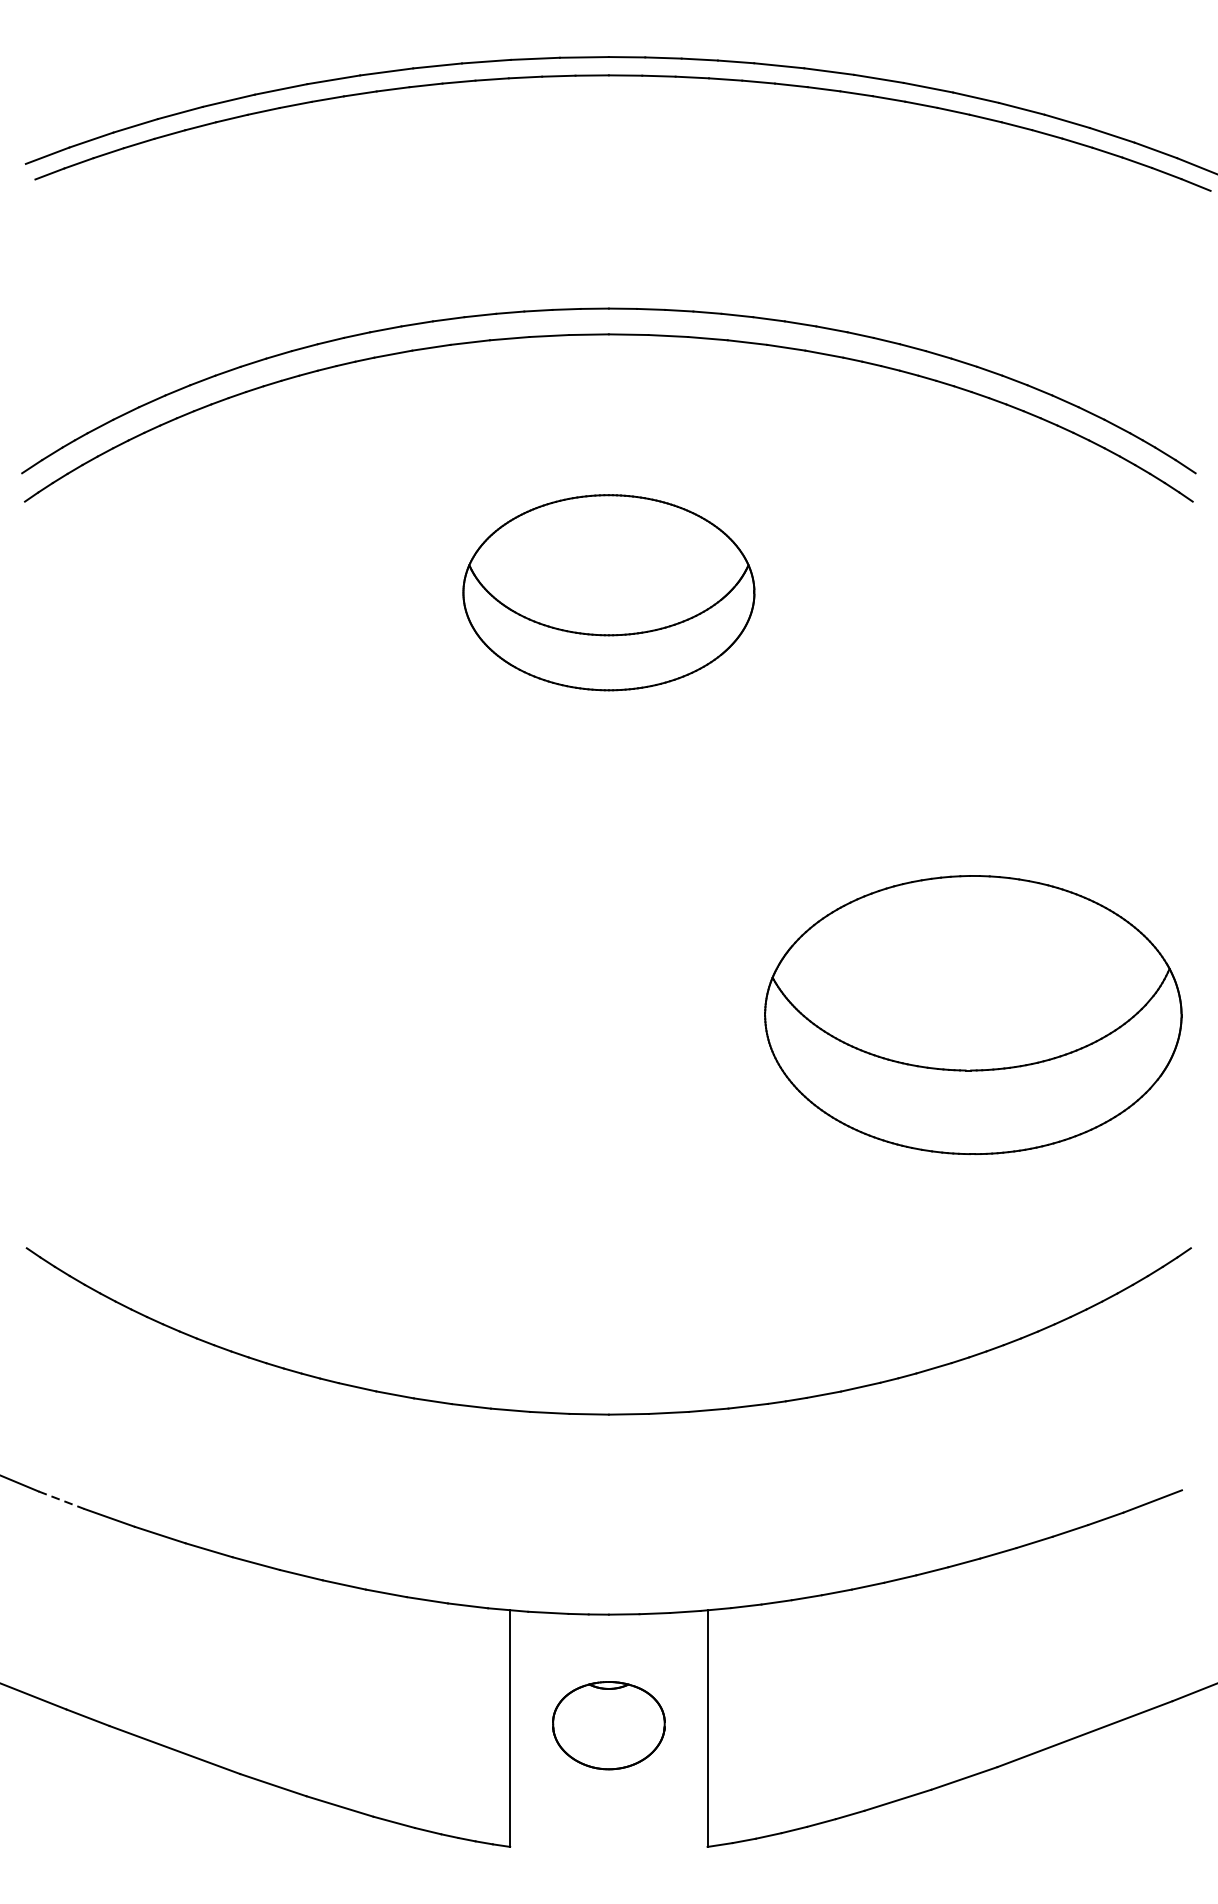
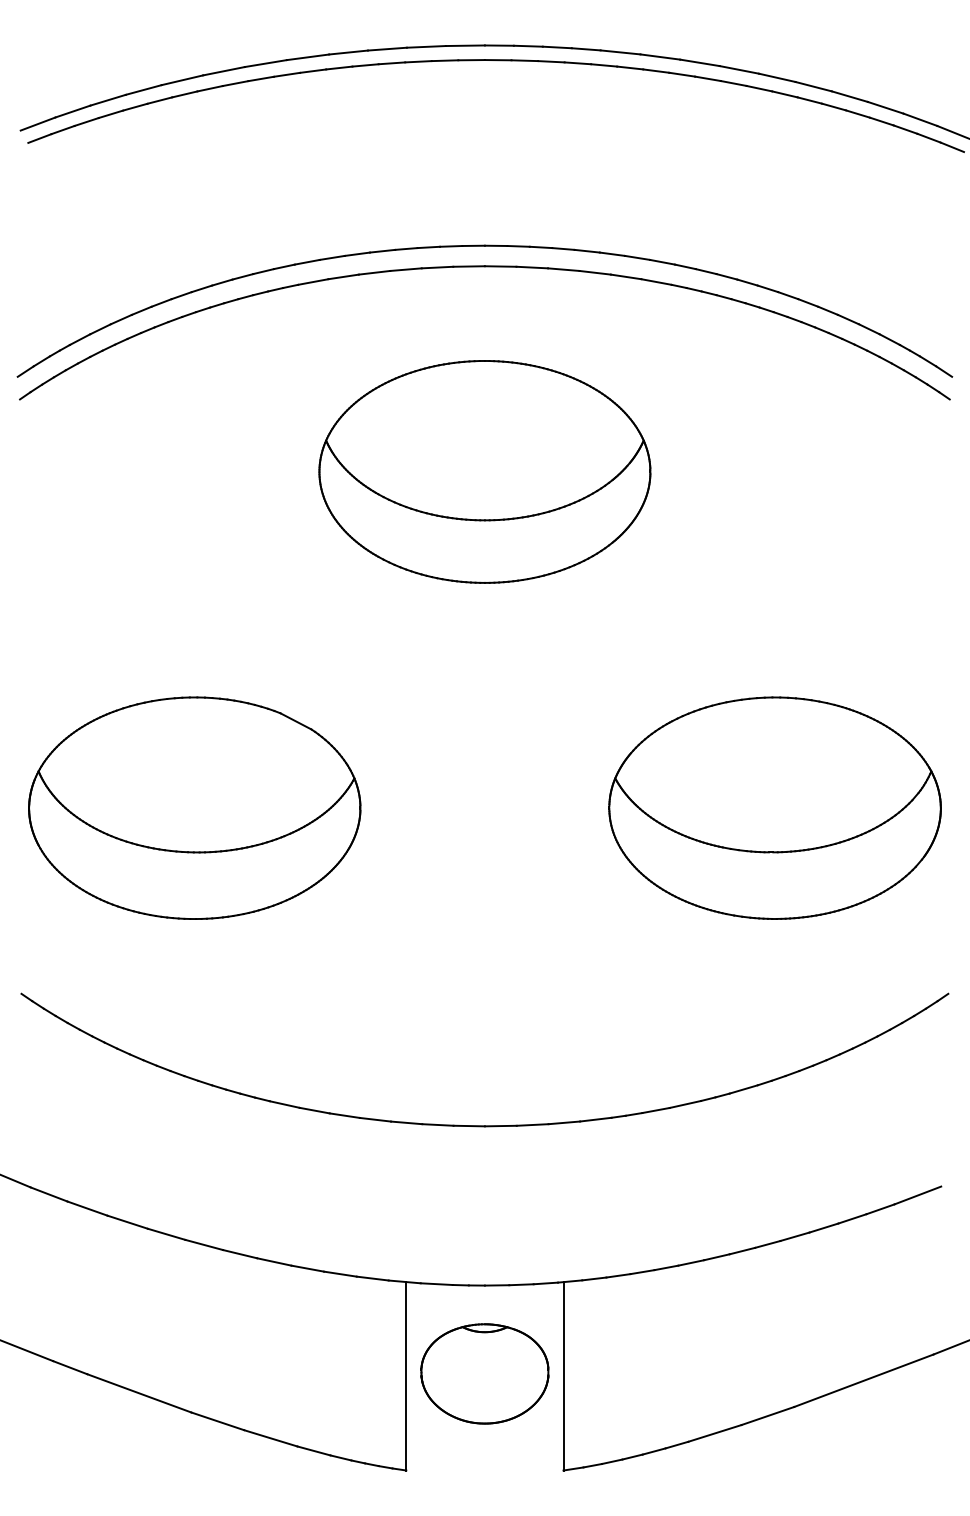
part: (608, 592) -> (484, 471), size x1.43
part: (244, 1014) -> (194, 807), added
line: (62, 1500) -> (49, 1194), dashed -> solid
part: (608, 1725) -> (484, 1373), size x1.43

